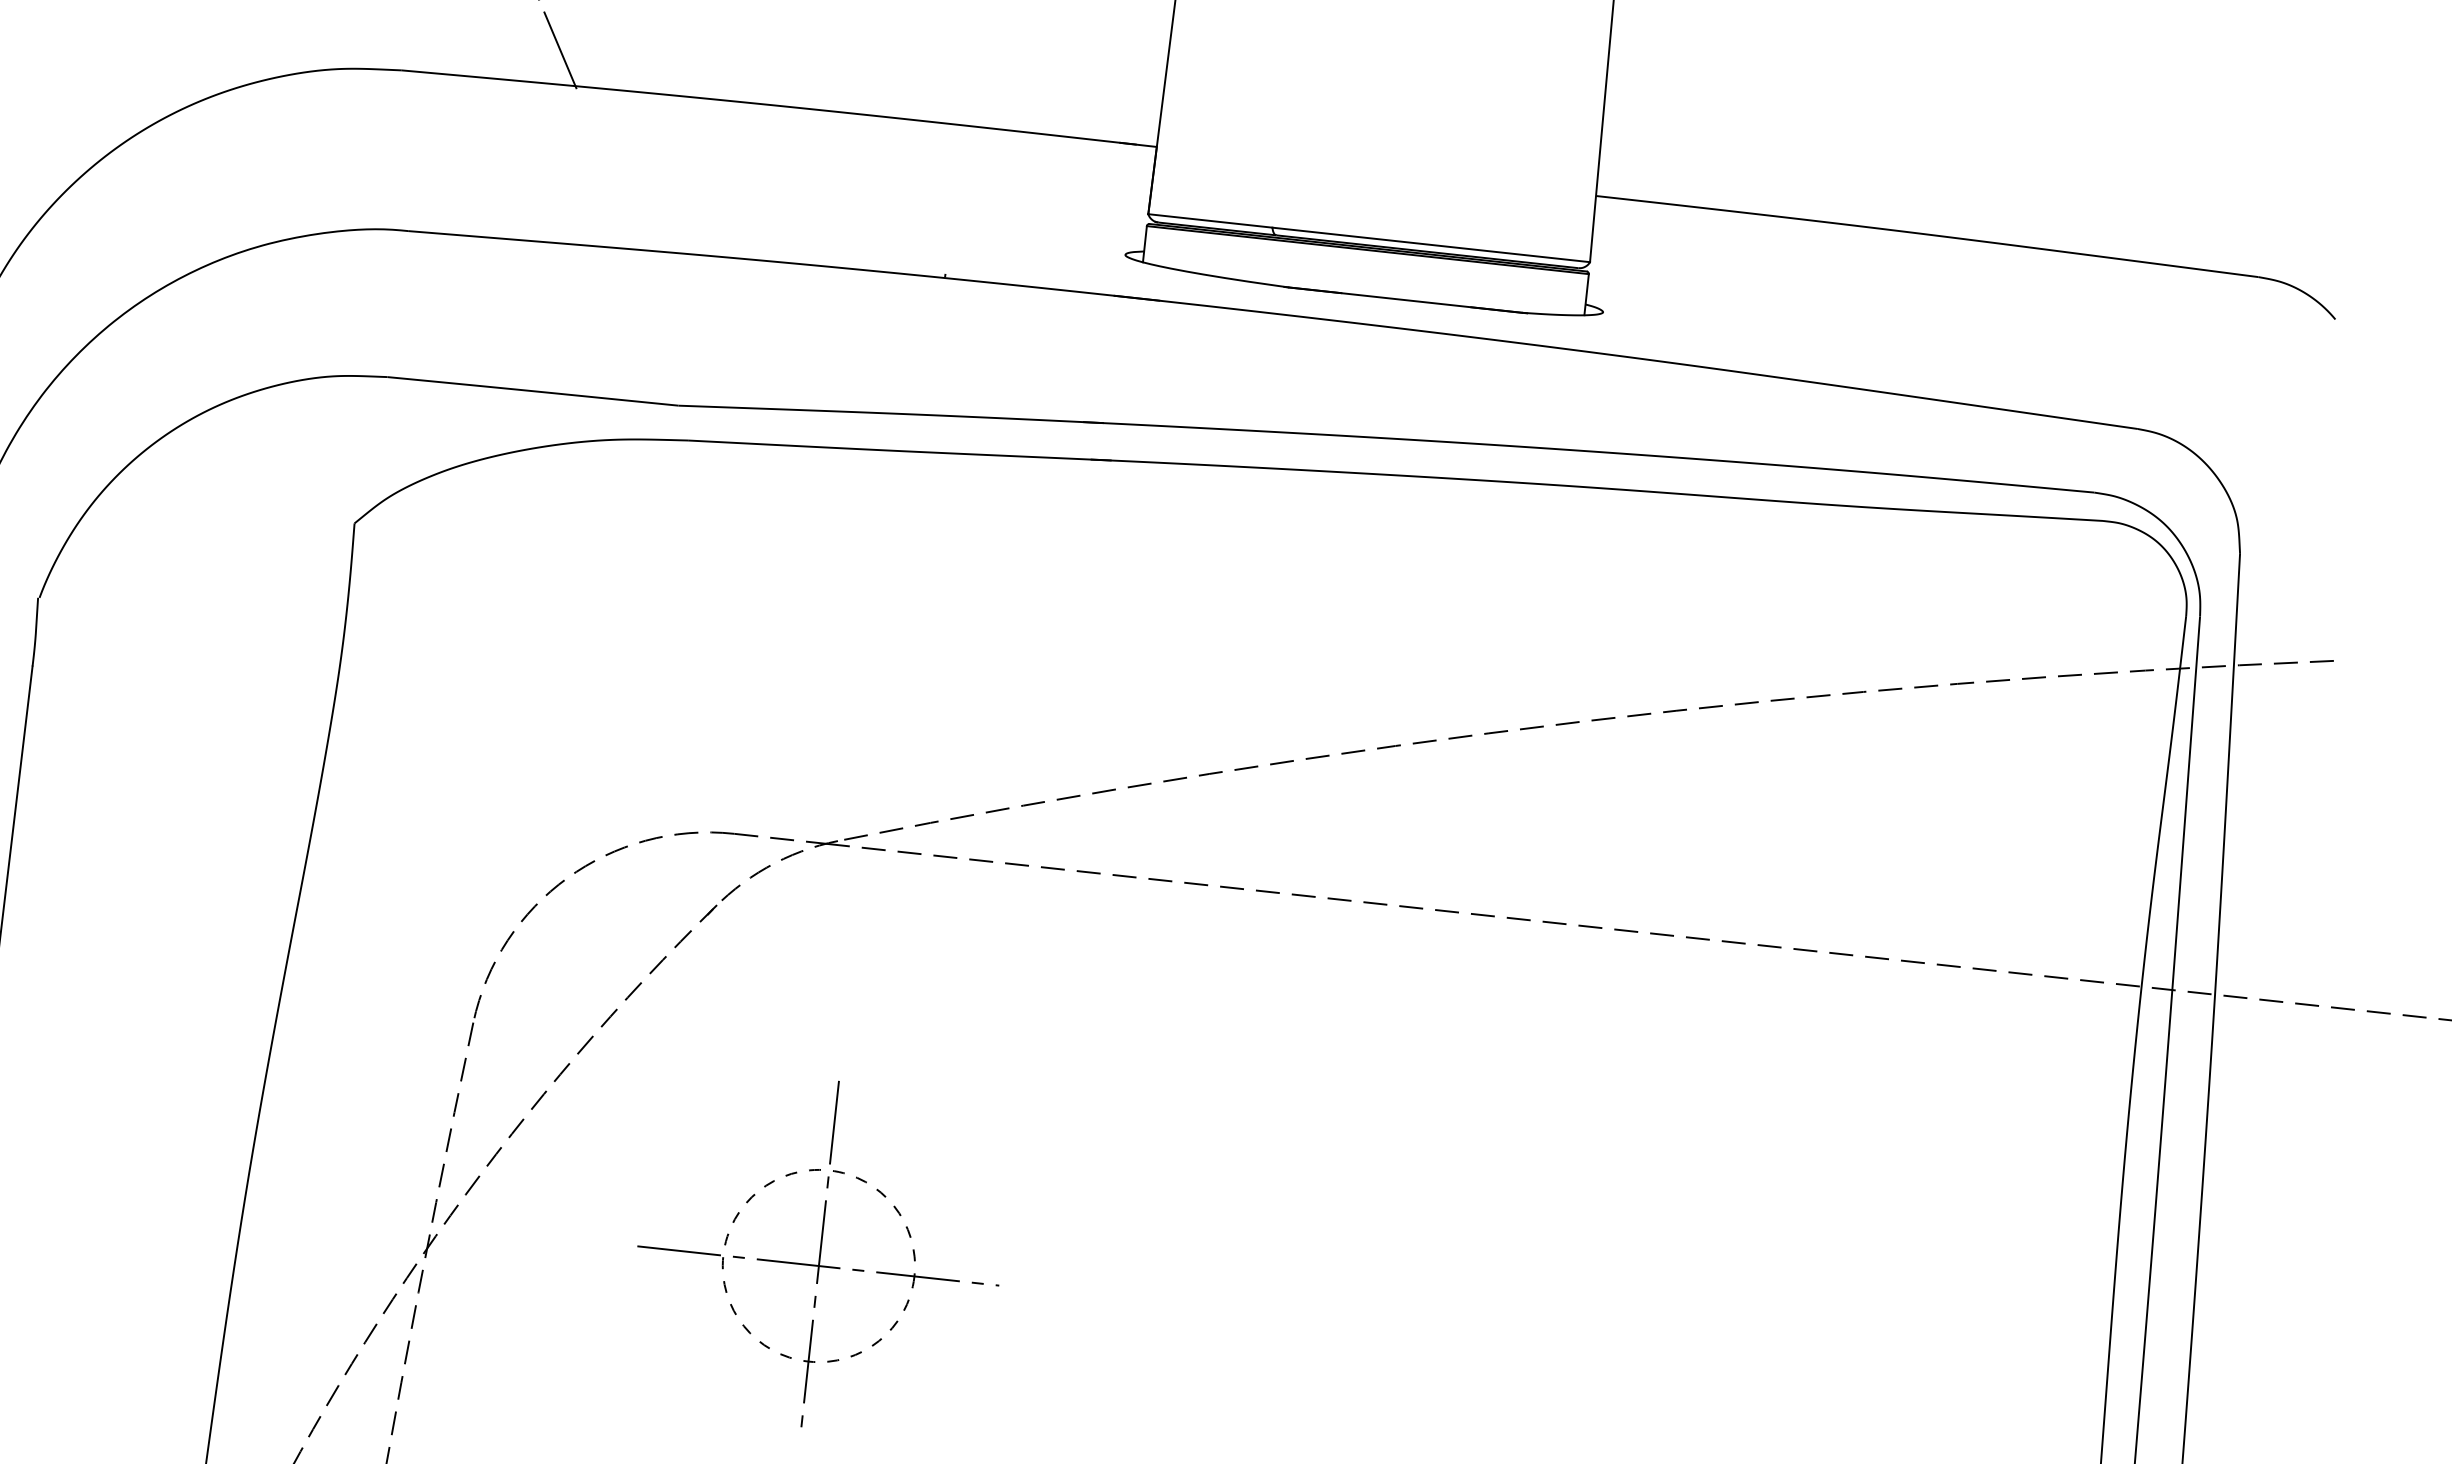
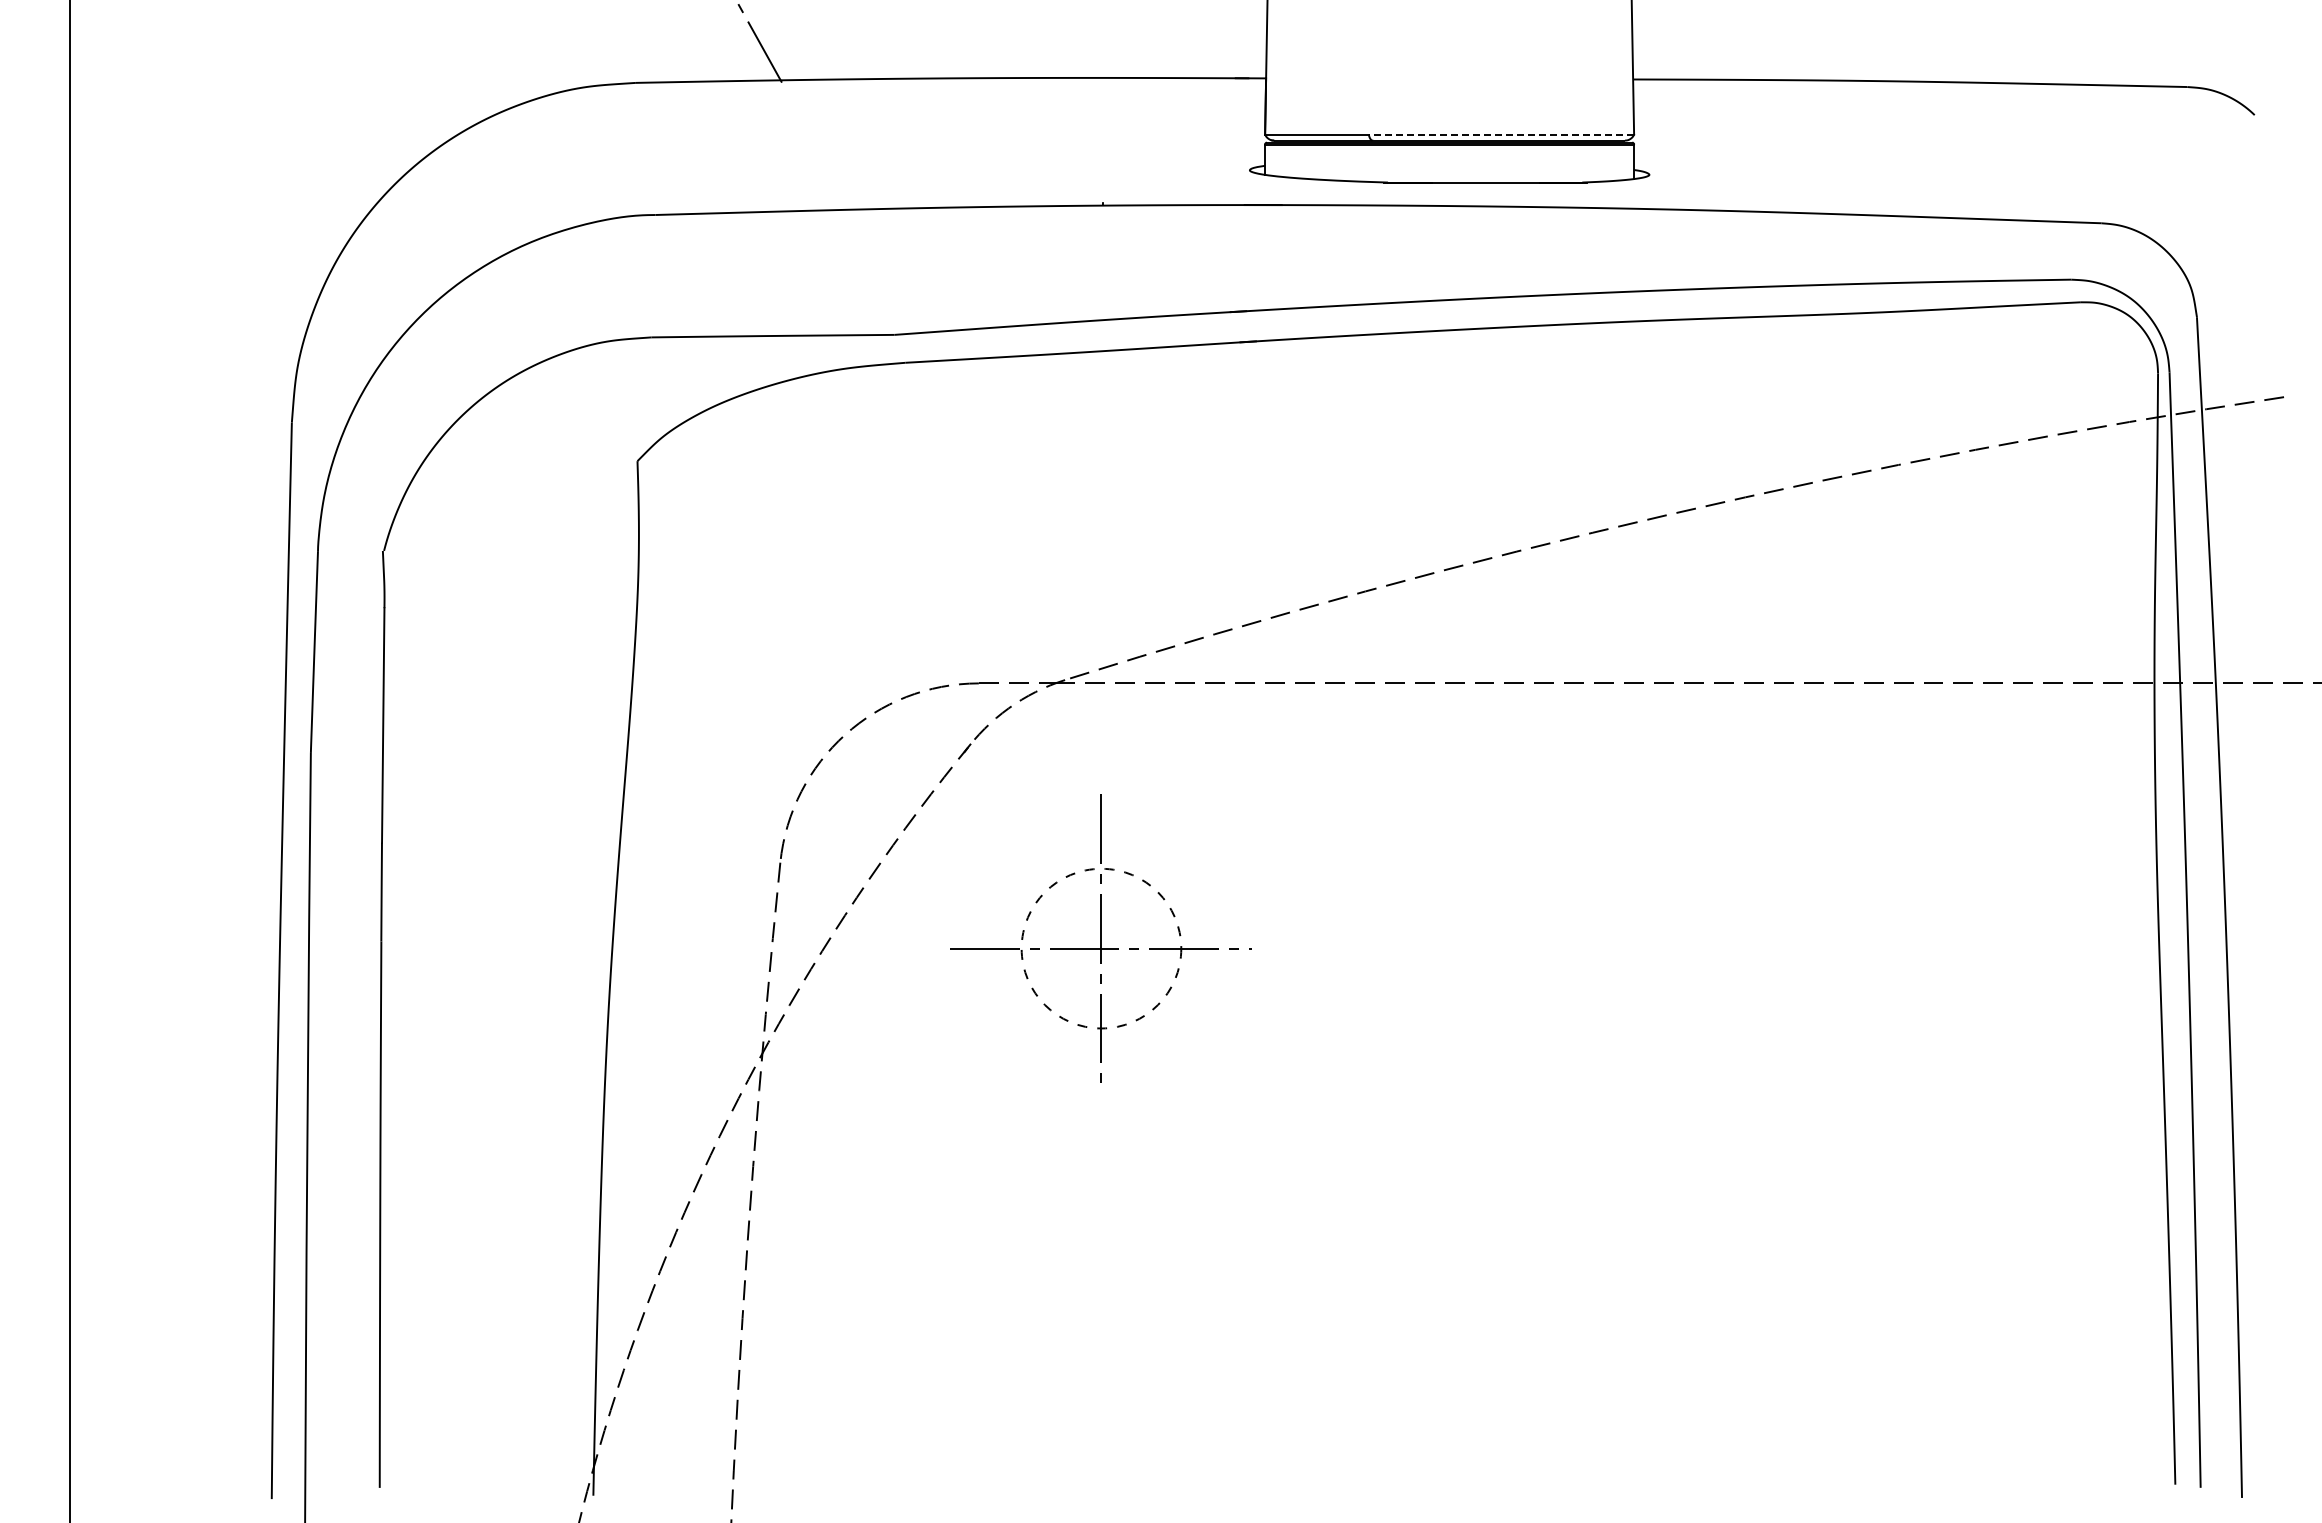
line: (1431, 244) -> (1501, 134), solid -> dashed
part: (819, 1253) -> (1100, 938), moved

